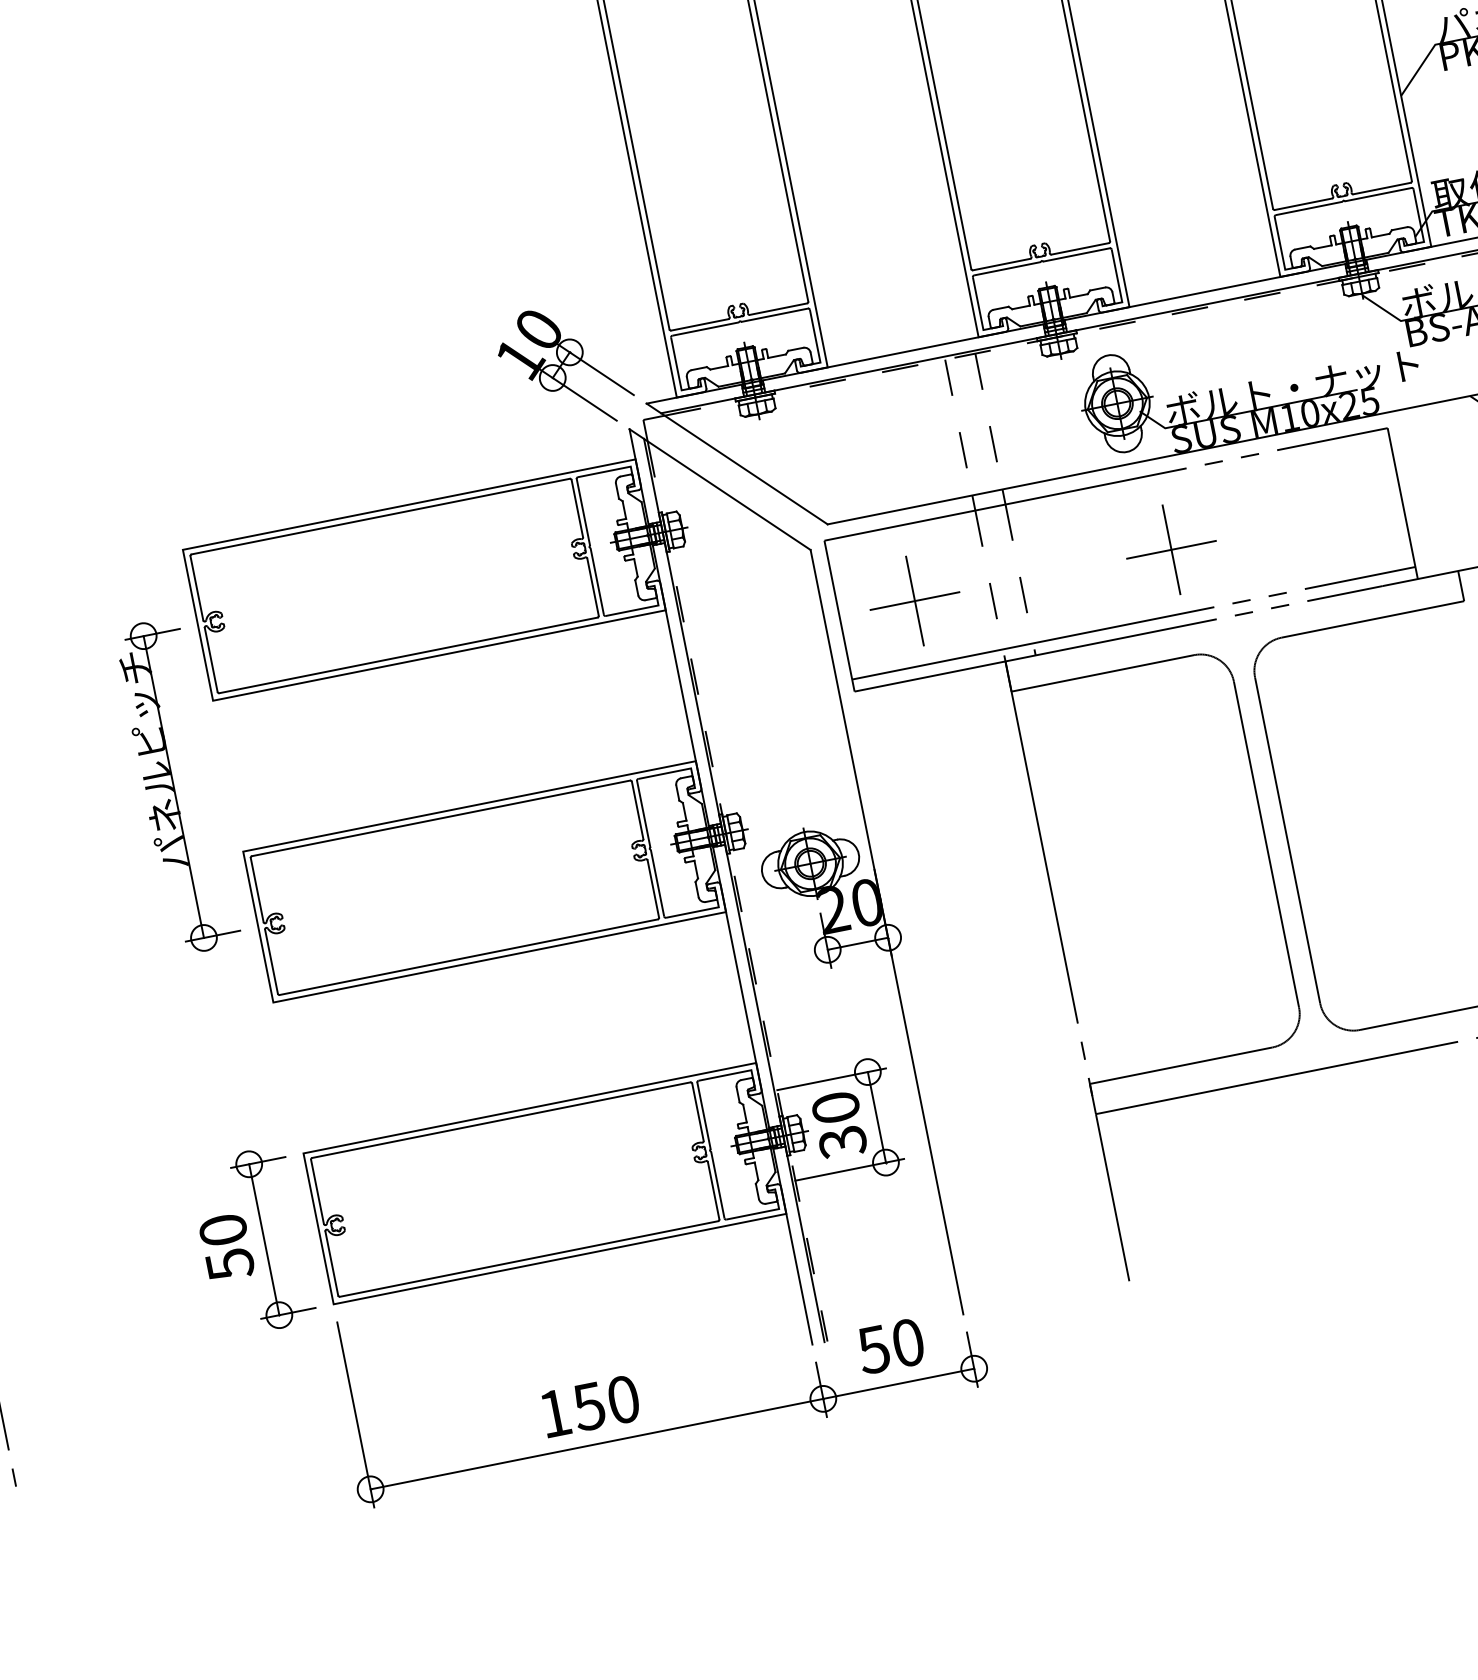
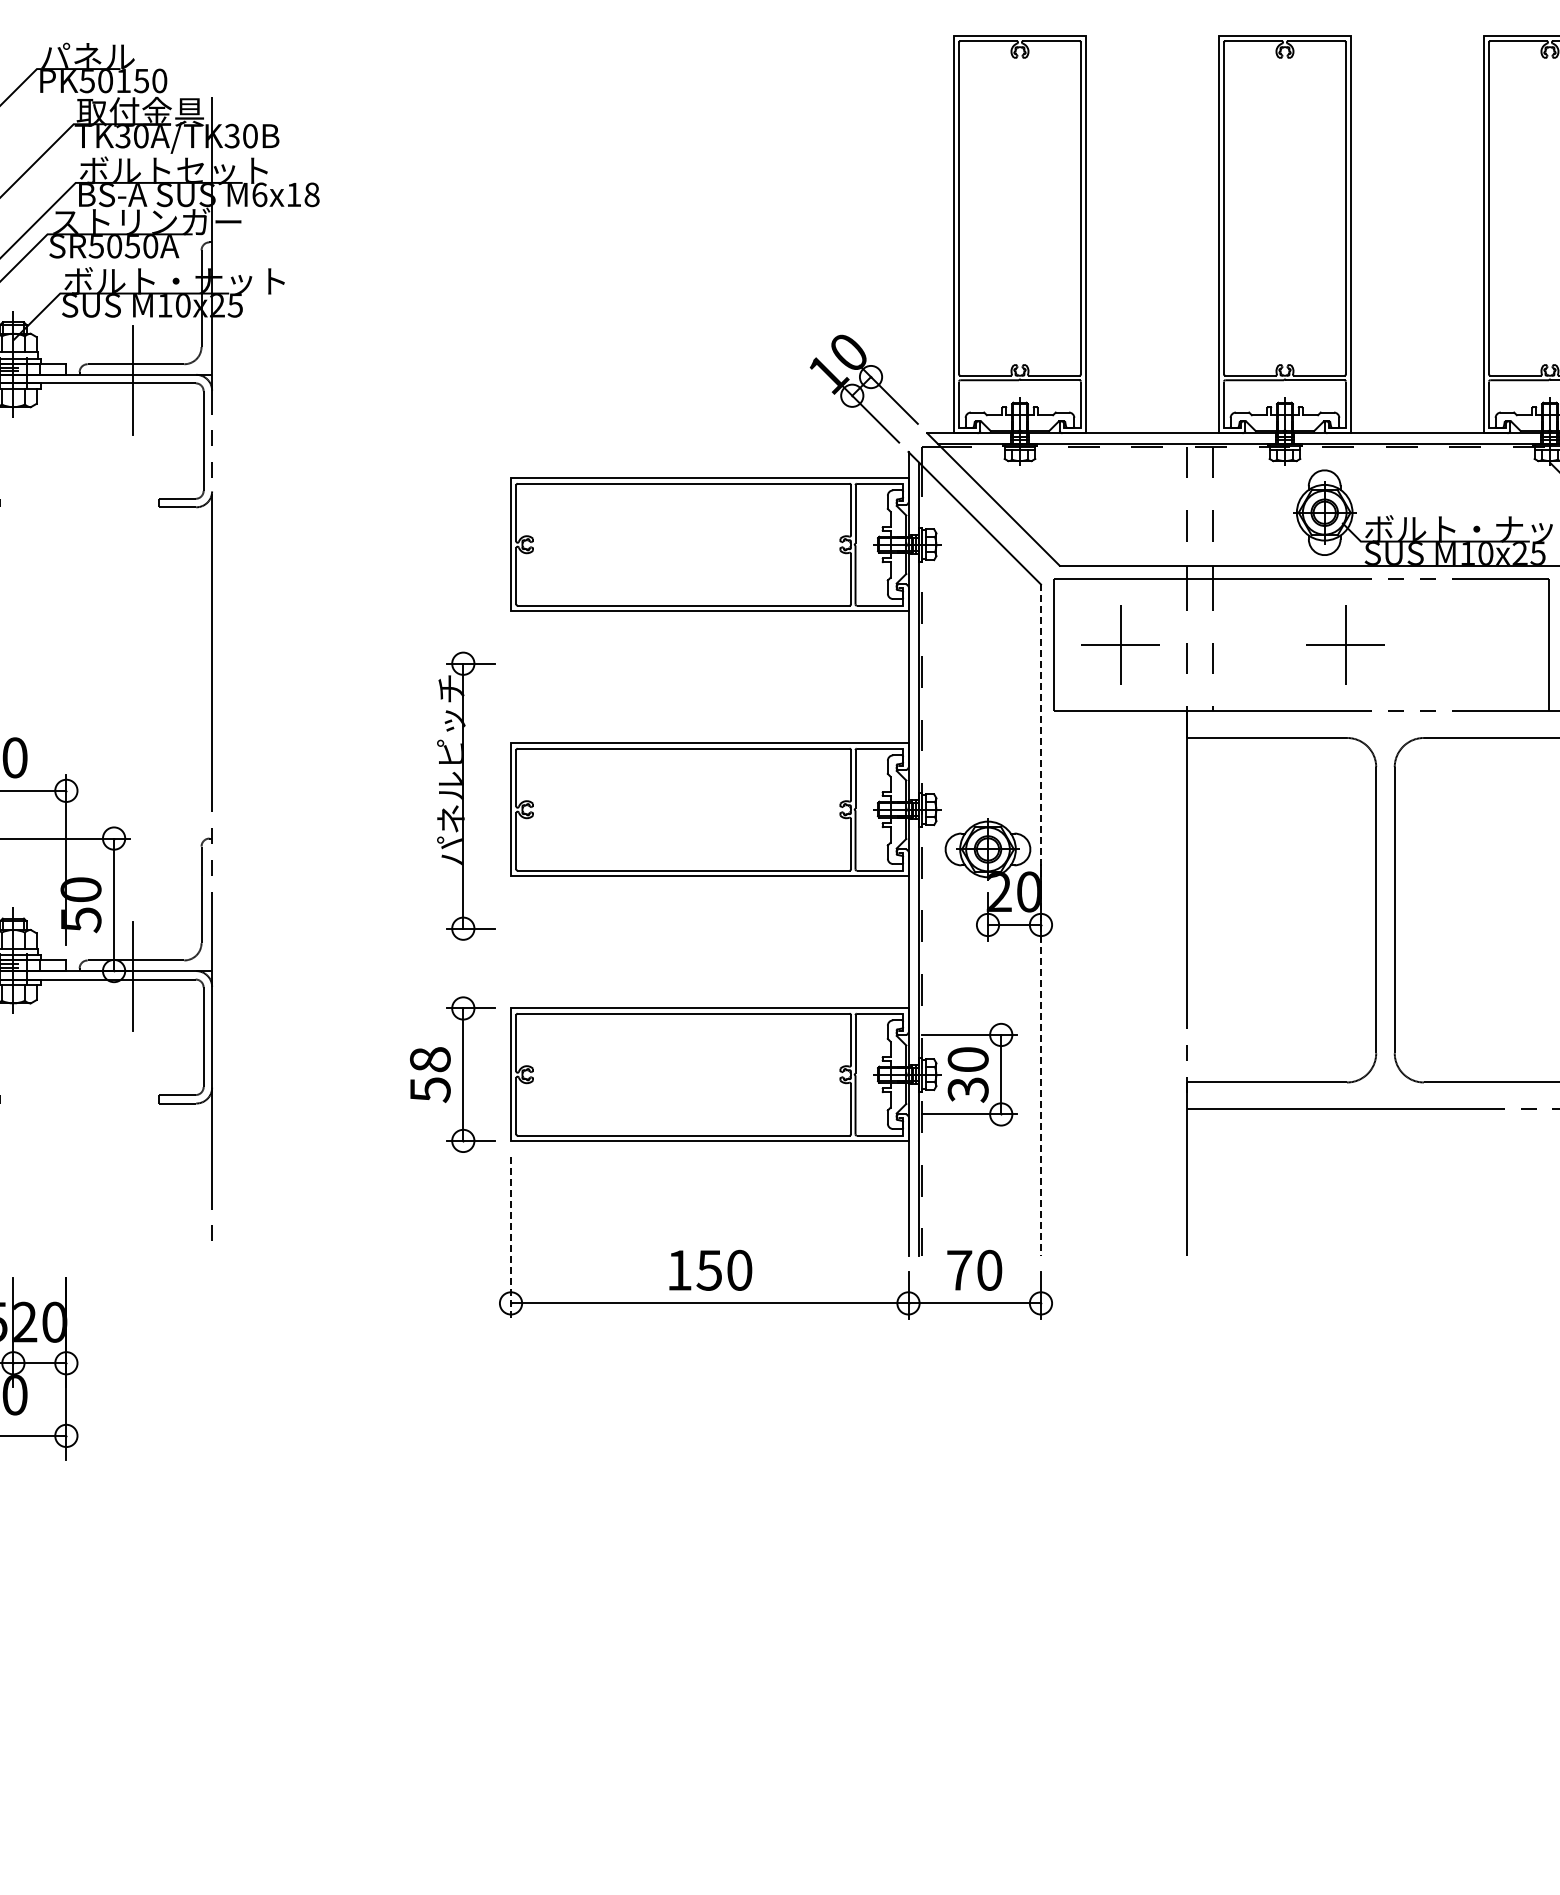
line: (1133, 622) -> (1301, 700), removed
part: (177, 785) -> (466, 795), moved
line: (887, 932) -> (1041, 920), solid -> dashed
text: (222, 1230) -> (429, 1059), 50 -> 58
text: (873, 1349) -> (959, 1270), 50 -> 70
line: (356, 1415) -> (511, 1238), solid -> dashed

